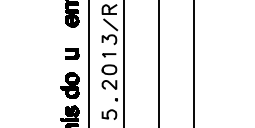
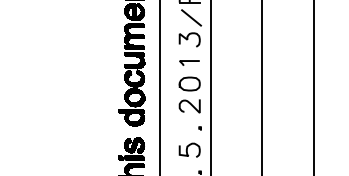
hatch: (71, 36) -> (133, 35), added
hatch: (71, 65) -> (133, 77), added

